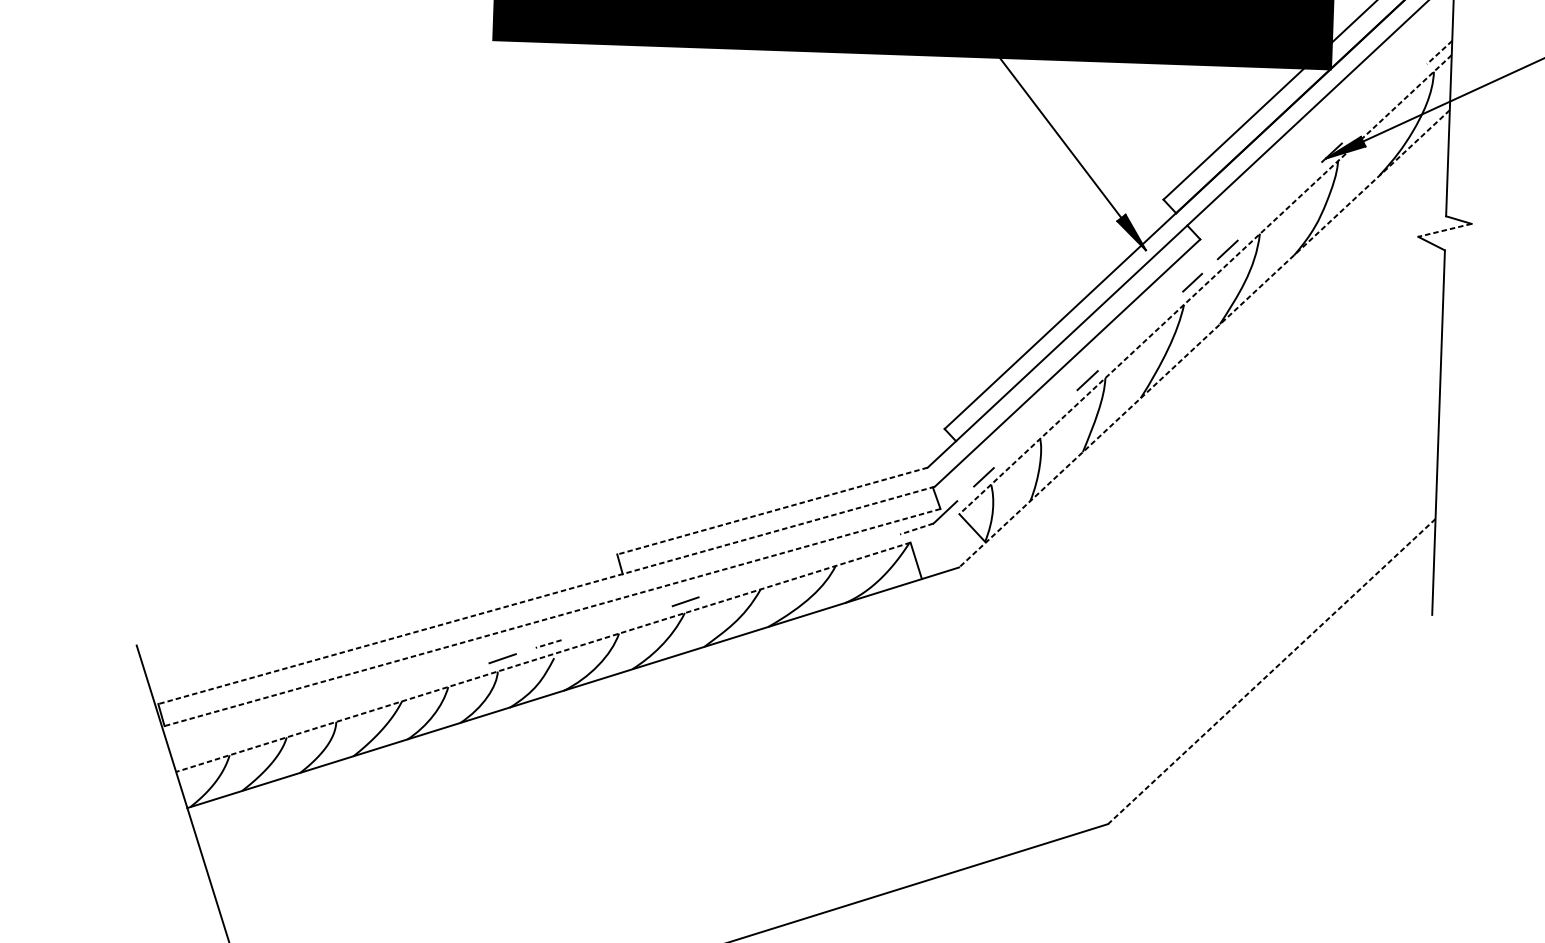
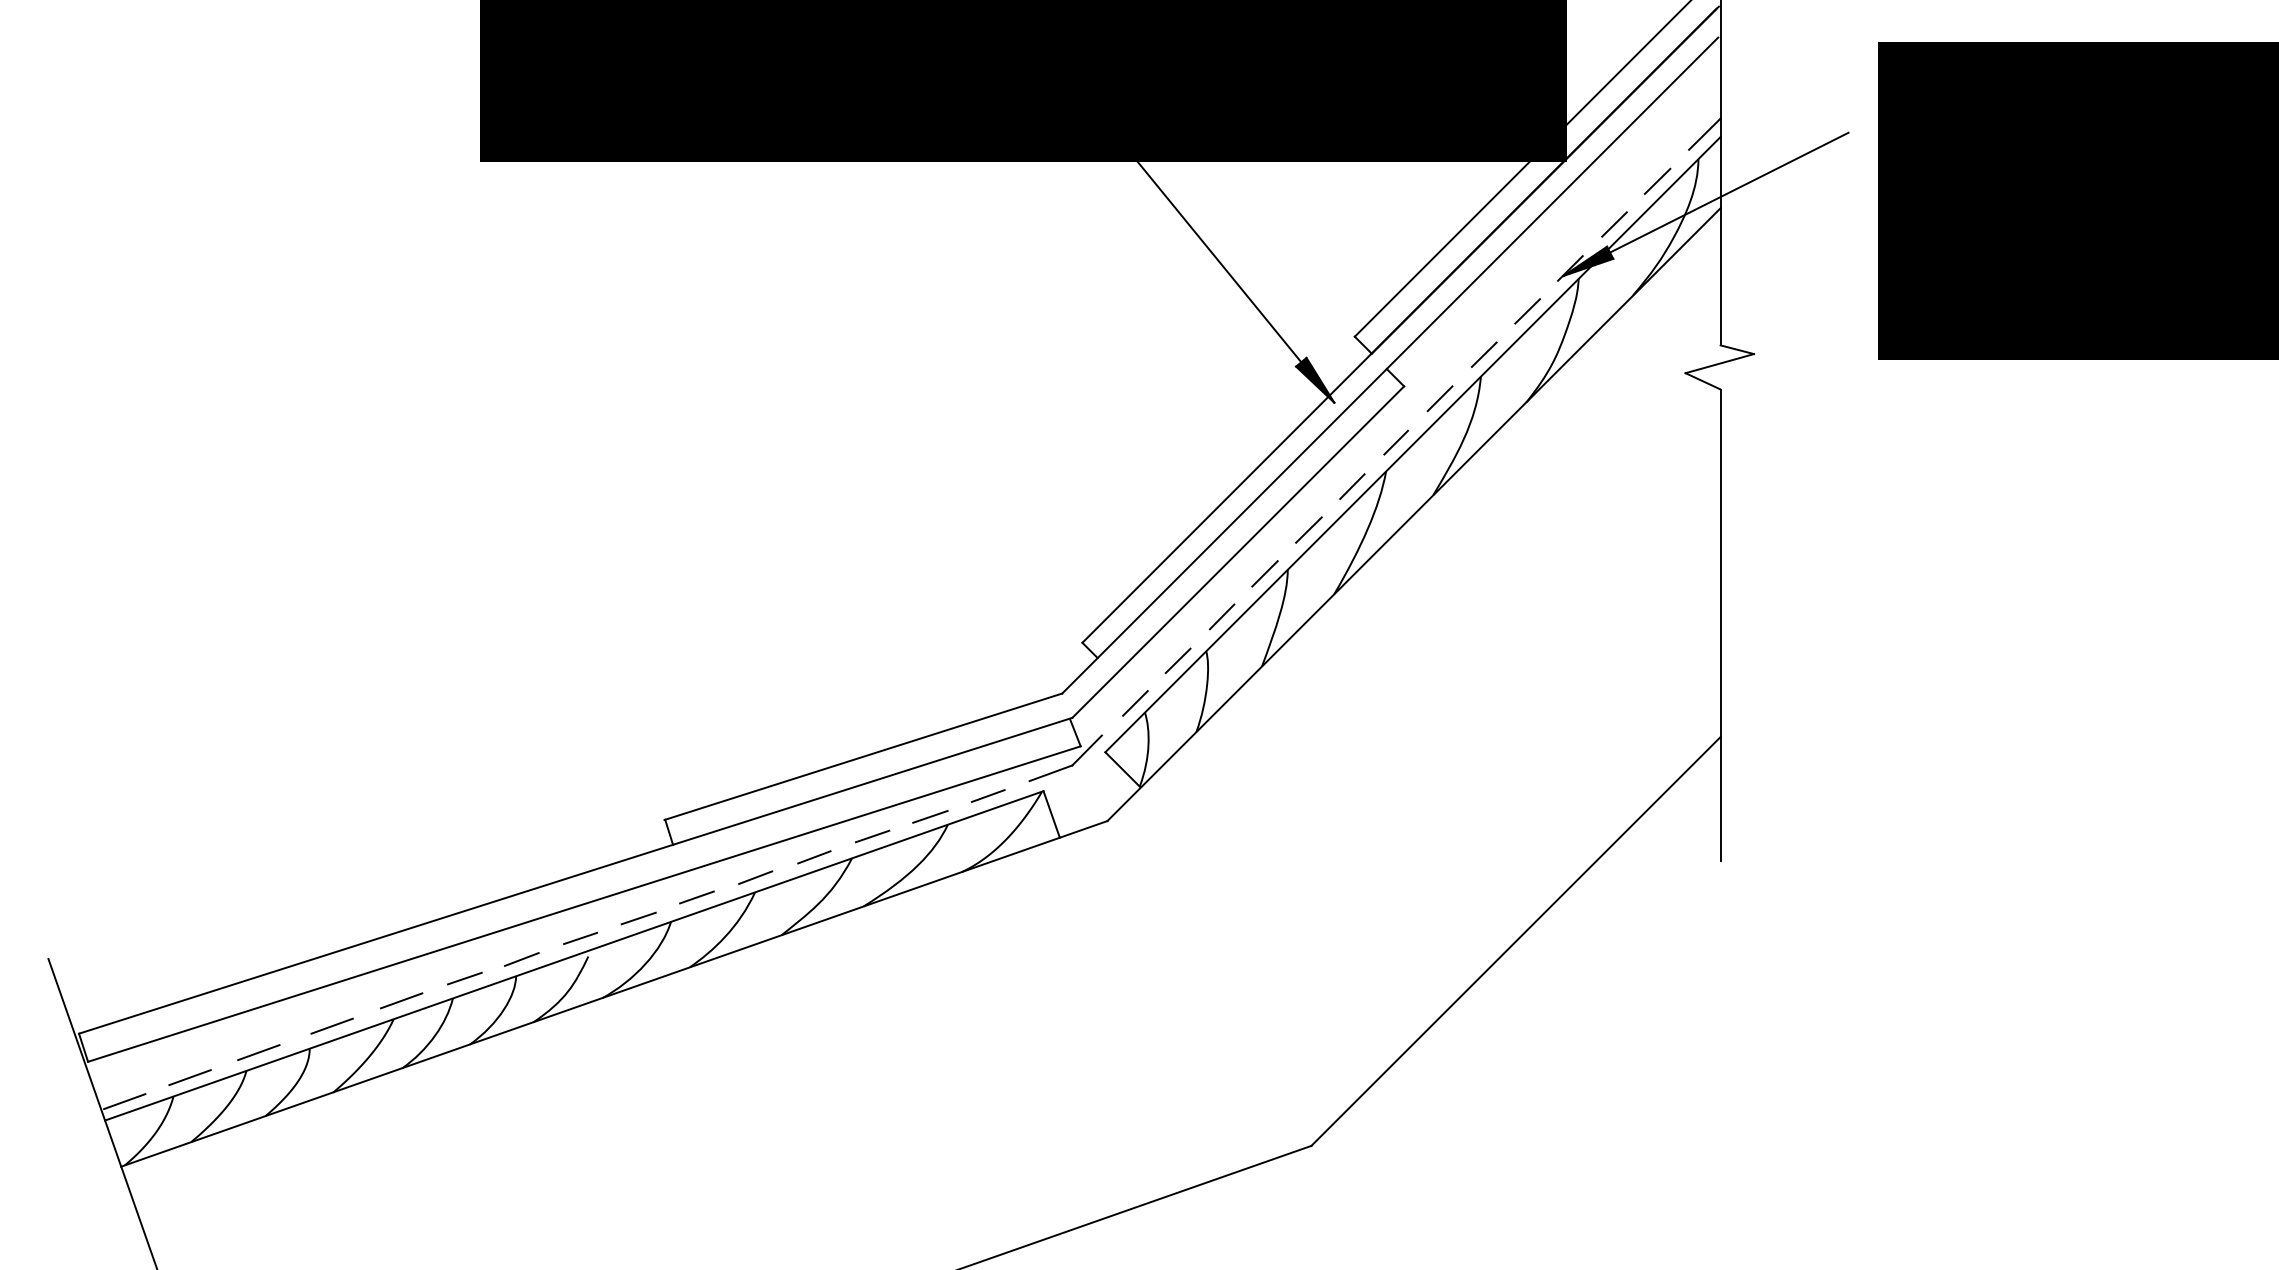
line: (1439, 52) -> (1704, 134), dashed -> solid
line: (1401, 87) -> (1657, 180), added
line: (1367, 119) -> (1614, 224), added
line: (1297, 184) -> (1527, 311), added
line: (1262, 216) -> (1483, 354), added
line: (1444, 230) -> (1719, 363), dashed -> solid
line: (1205, 284) -> (1412, 444), dashed -> solid
line: (1157, 315) -> (1352, 486), added
line: (1204, 338) -> (1413, 514), dashed -> solid
line: (1122, 347) -> (1308, 529), added
line: (1052, 412) -> (1221, 616), added
line: (1017, 445) -> (1177, 660), added
line: (772, 510) -> (863, 756), dashed -> solid
line: (916, 529) -> (1050, 773), dashed -> solid
line: (867, 544) -> (987, 795), added
line: (822, 559) -> (930, 816), added
line: (777, 573) -> (872, 836), added
line: (731, 587) -> (814, 857), added
line: (546, 595) -> (575, 875), dashed -> solid
line: (639, 615) -> (696, 897), added
line: (552, 617) -> (584, 904), dashed -> solid
line: (593, 630) -> (638, 918), added
line: (548, 644) -> (580, 938), dashed -> solid
line: (542, 657) -> (573, 956), dashed -> solid
line: (457, 671) -> (464, 978), added
line: (1271, 671) -> (1515, 941), dashed -> solid
line: (408, 687) -> (401, 1000), added
line: (353, 704) -> (331, 1025), added
line: (296, 723) -> (258, 1052), added
line: (242, 740) -> (189, 1077), added
line: (191, 757) -> (124, 1101), added

